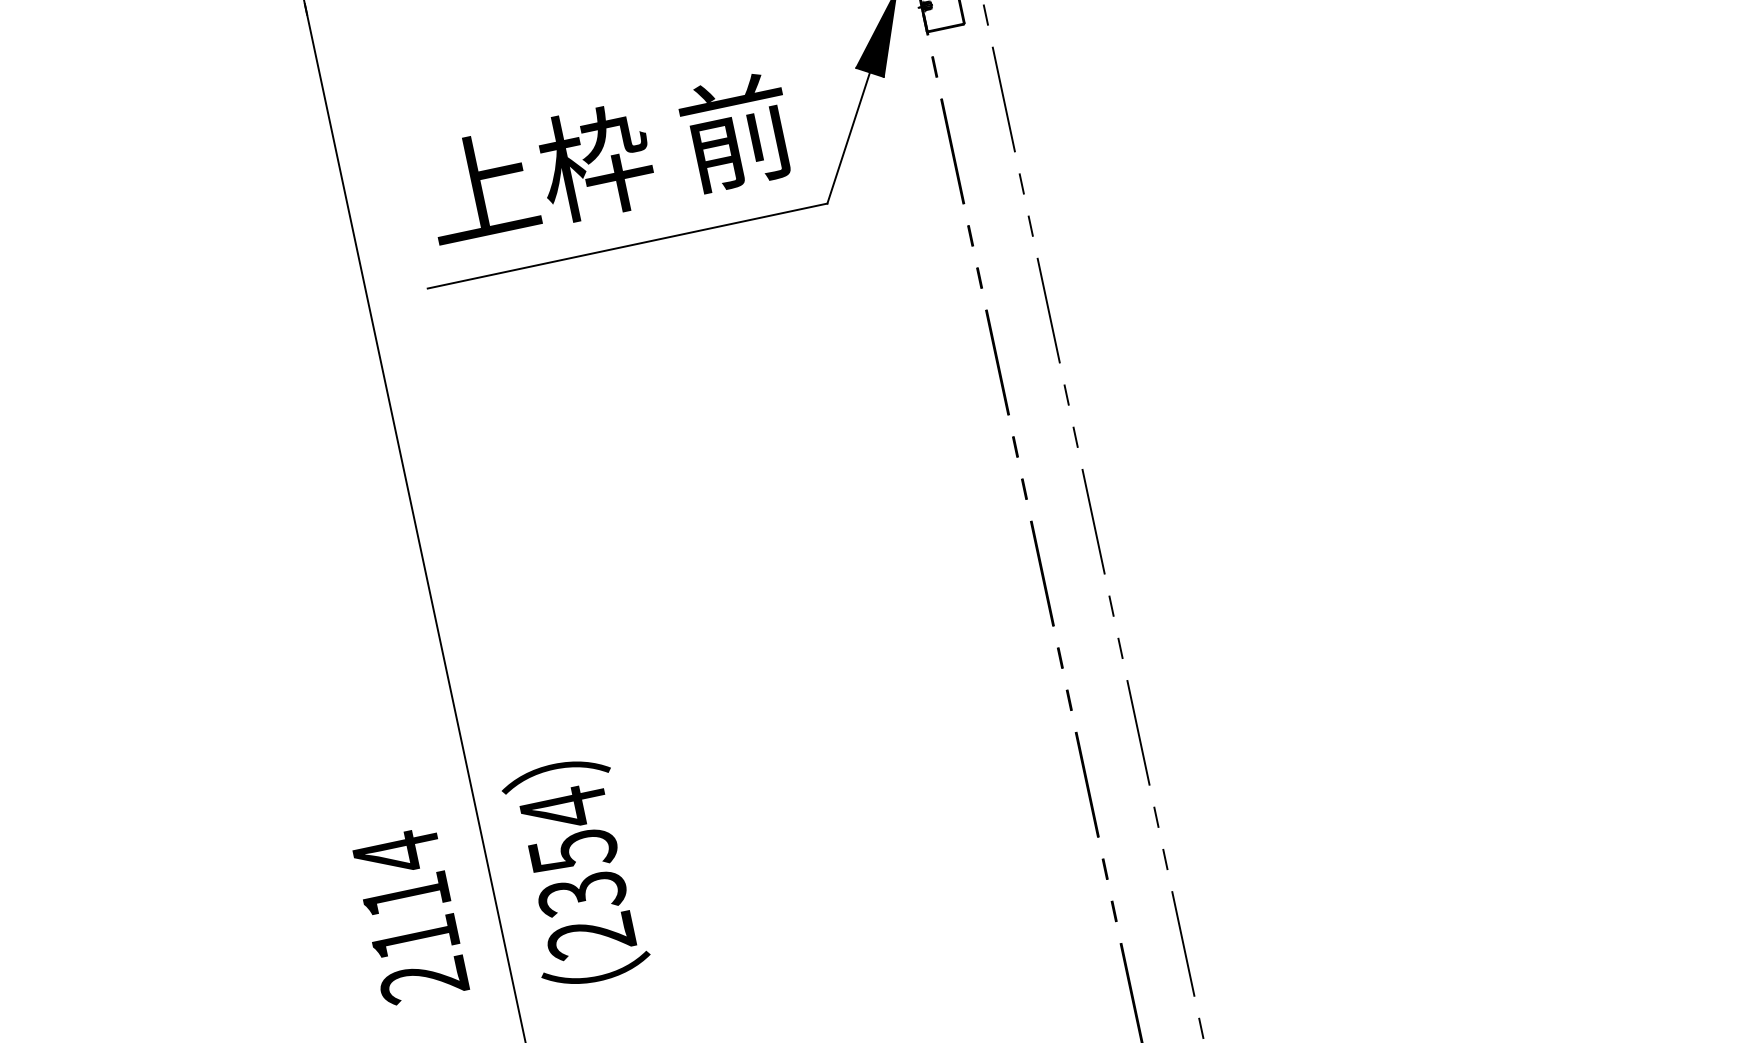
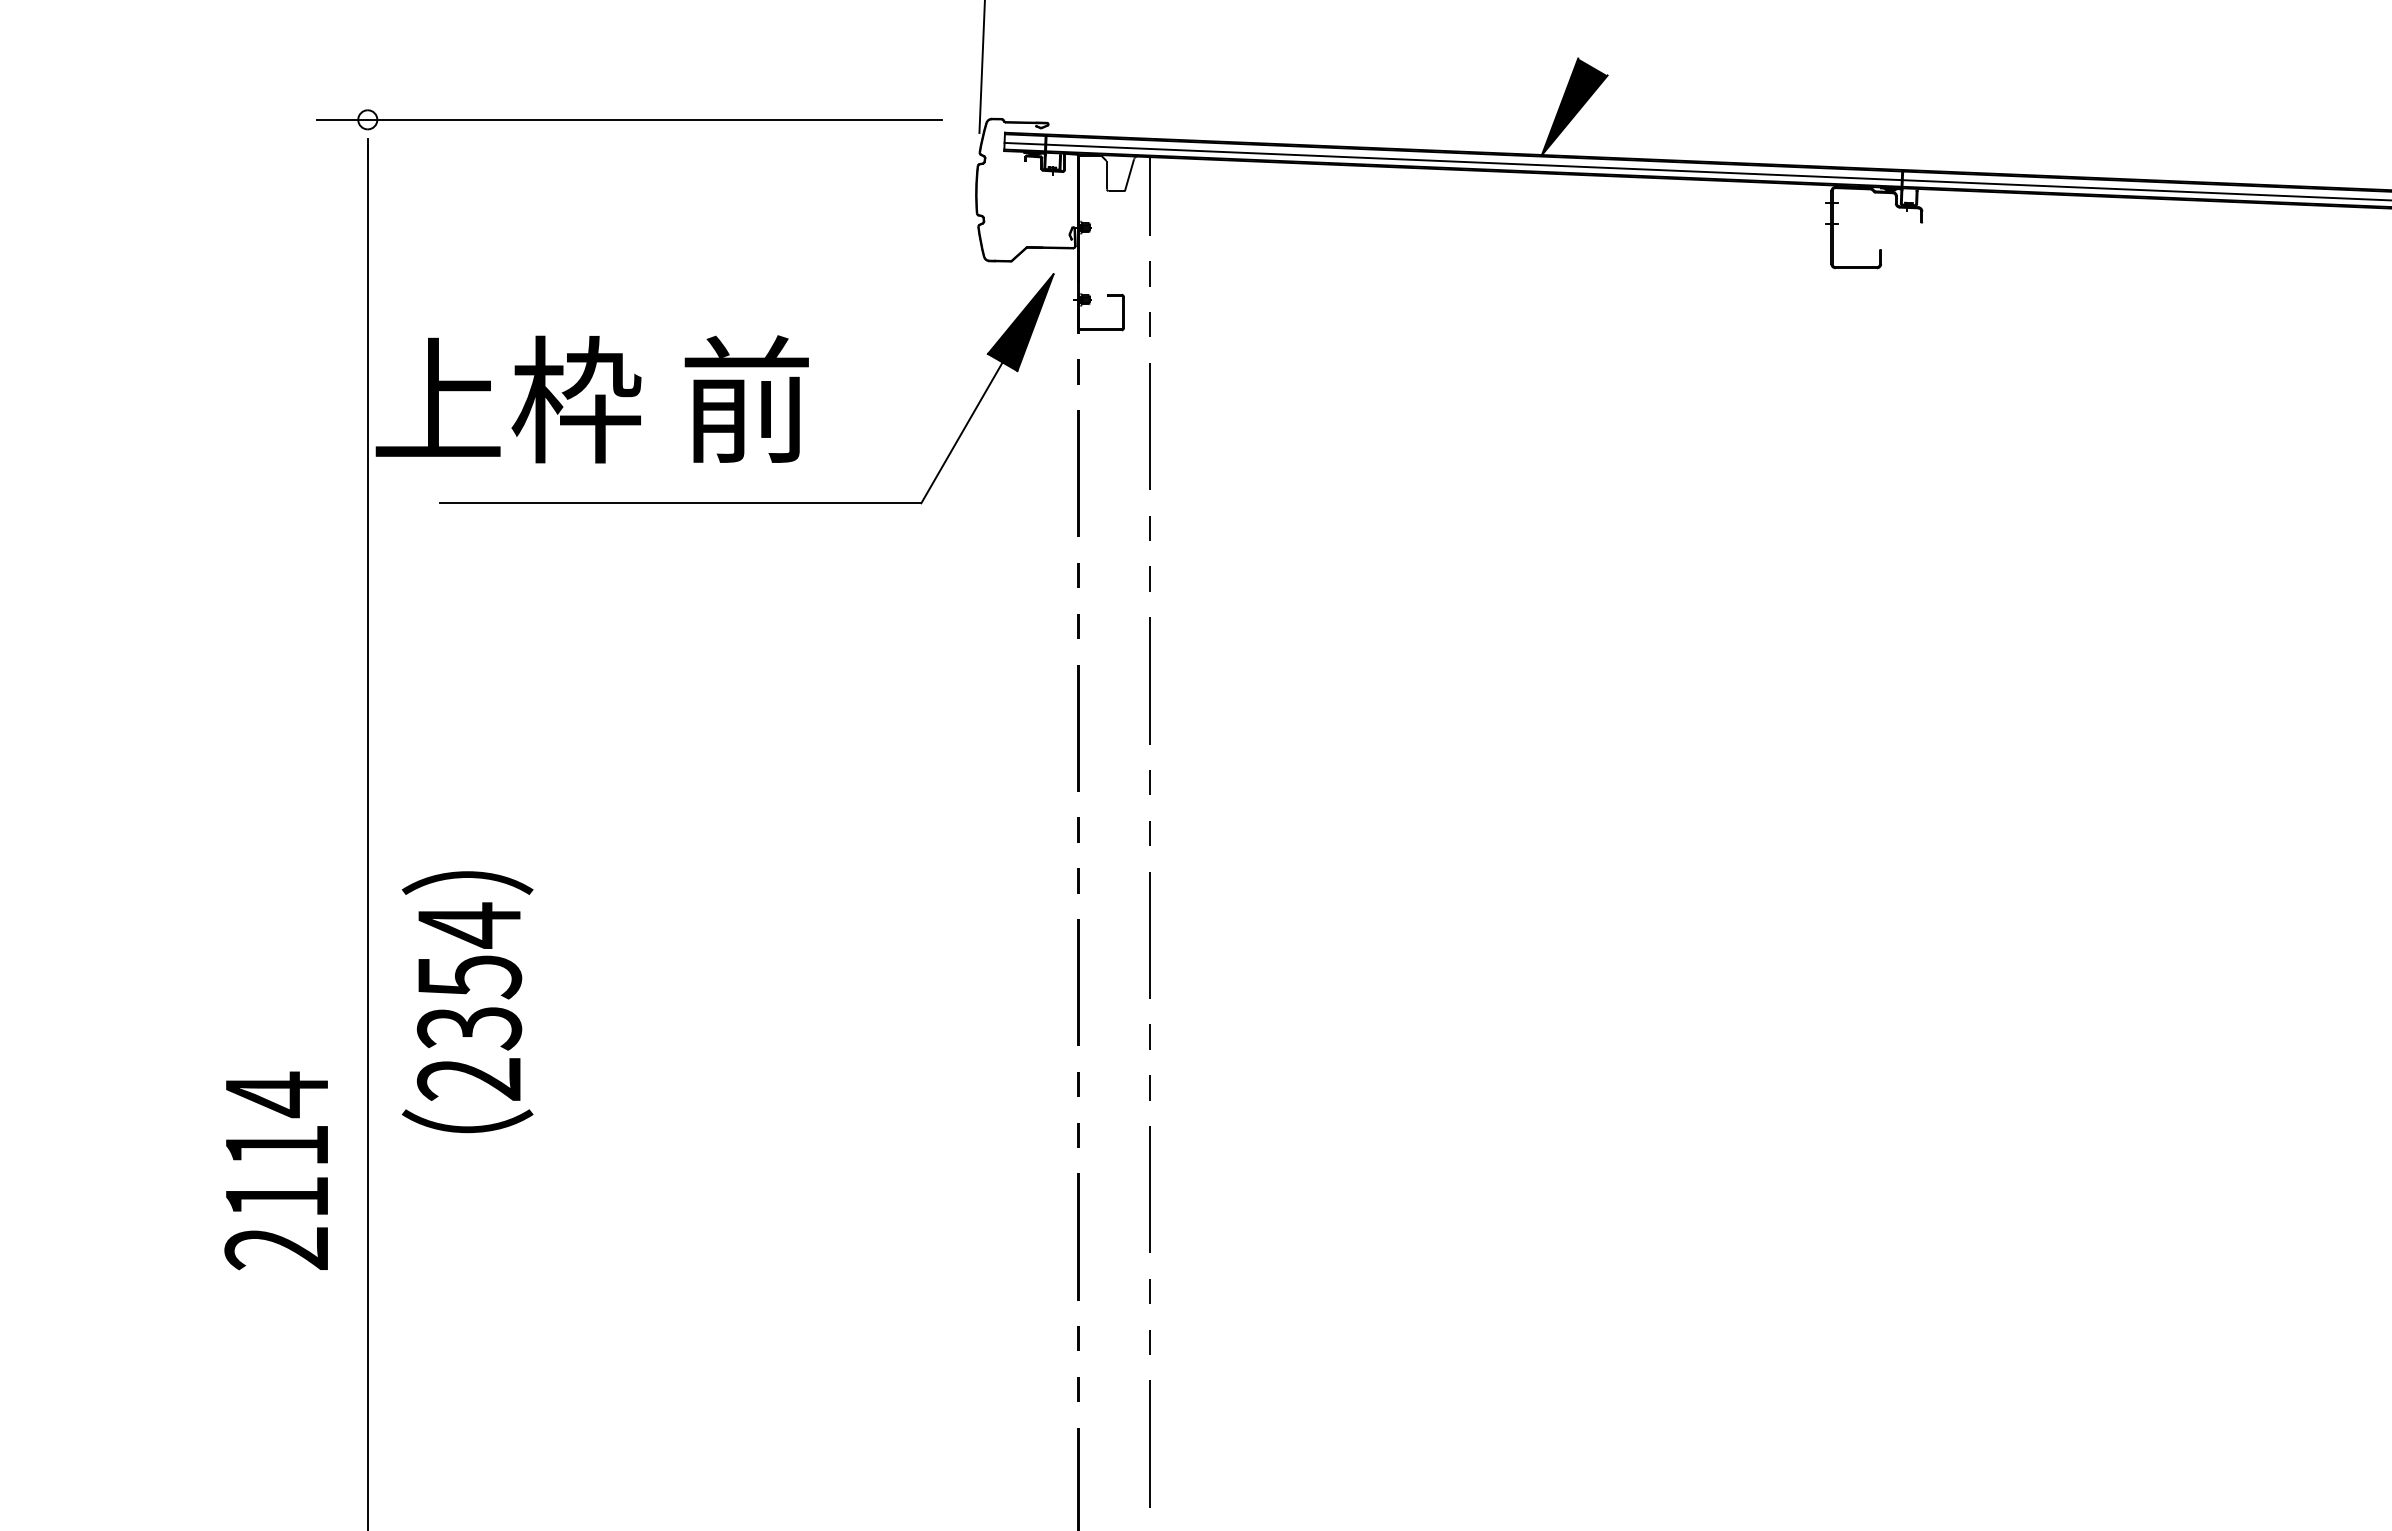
text: (608, 160) -> (591, 399), moved
text: (576, 873) -> (467, 1002), moved
text: (409, 916) -> (275, 1170), moved

